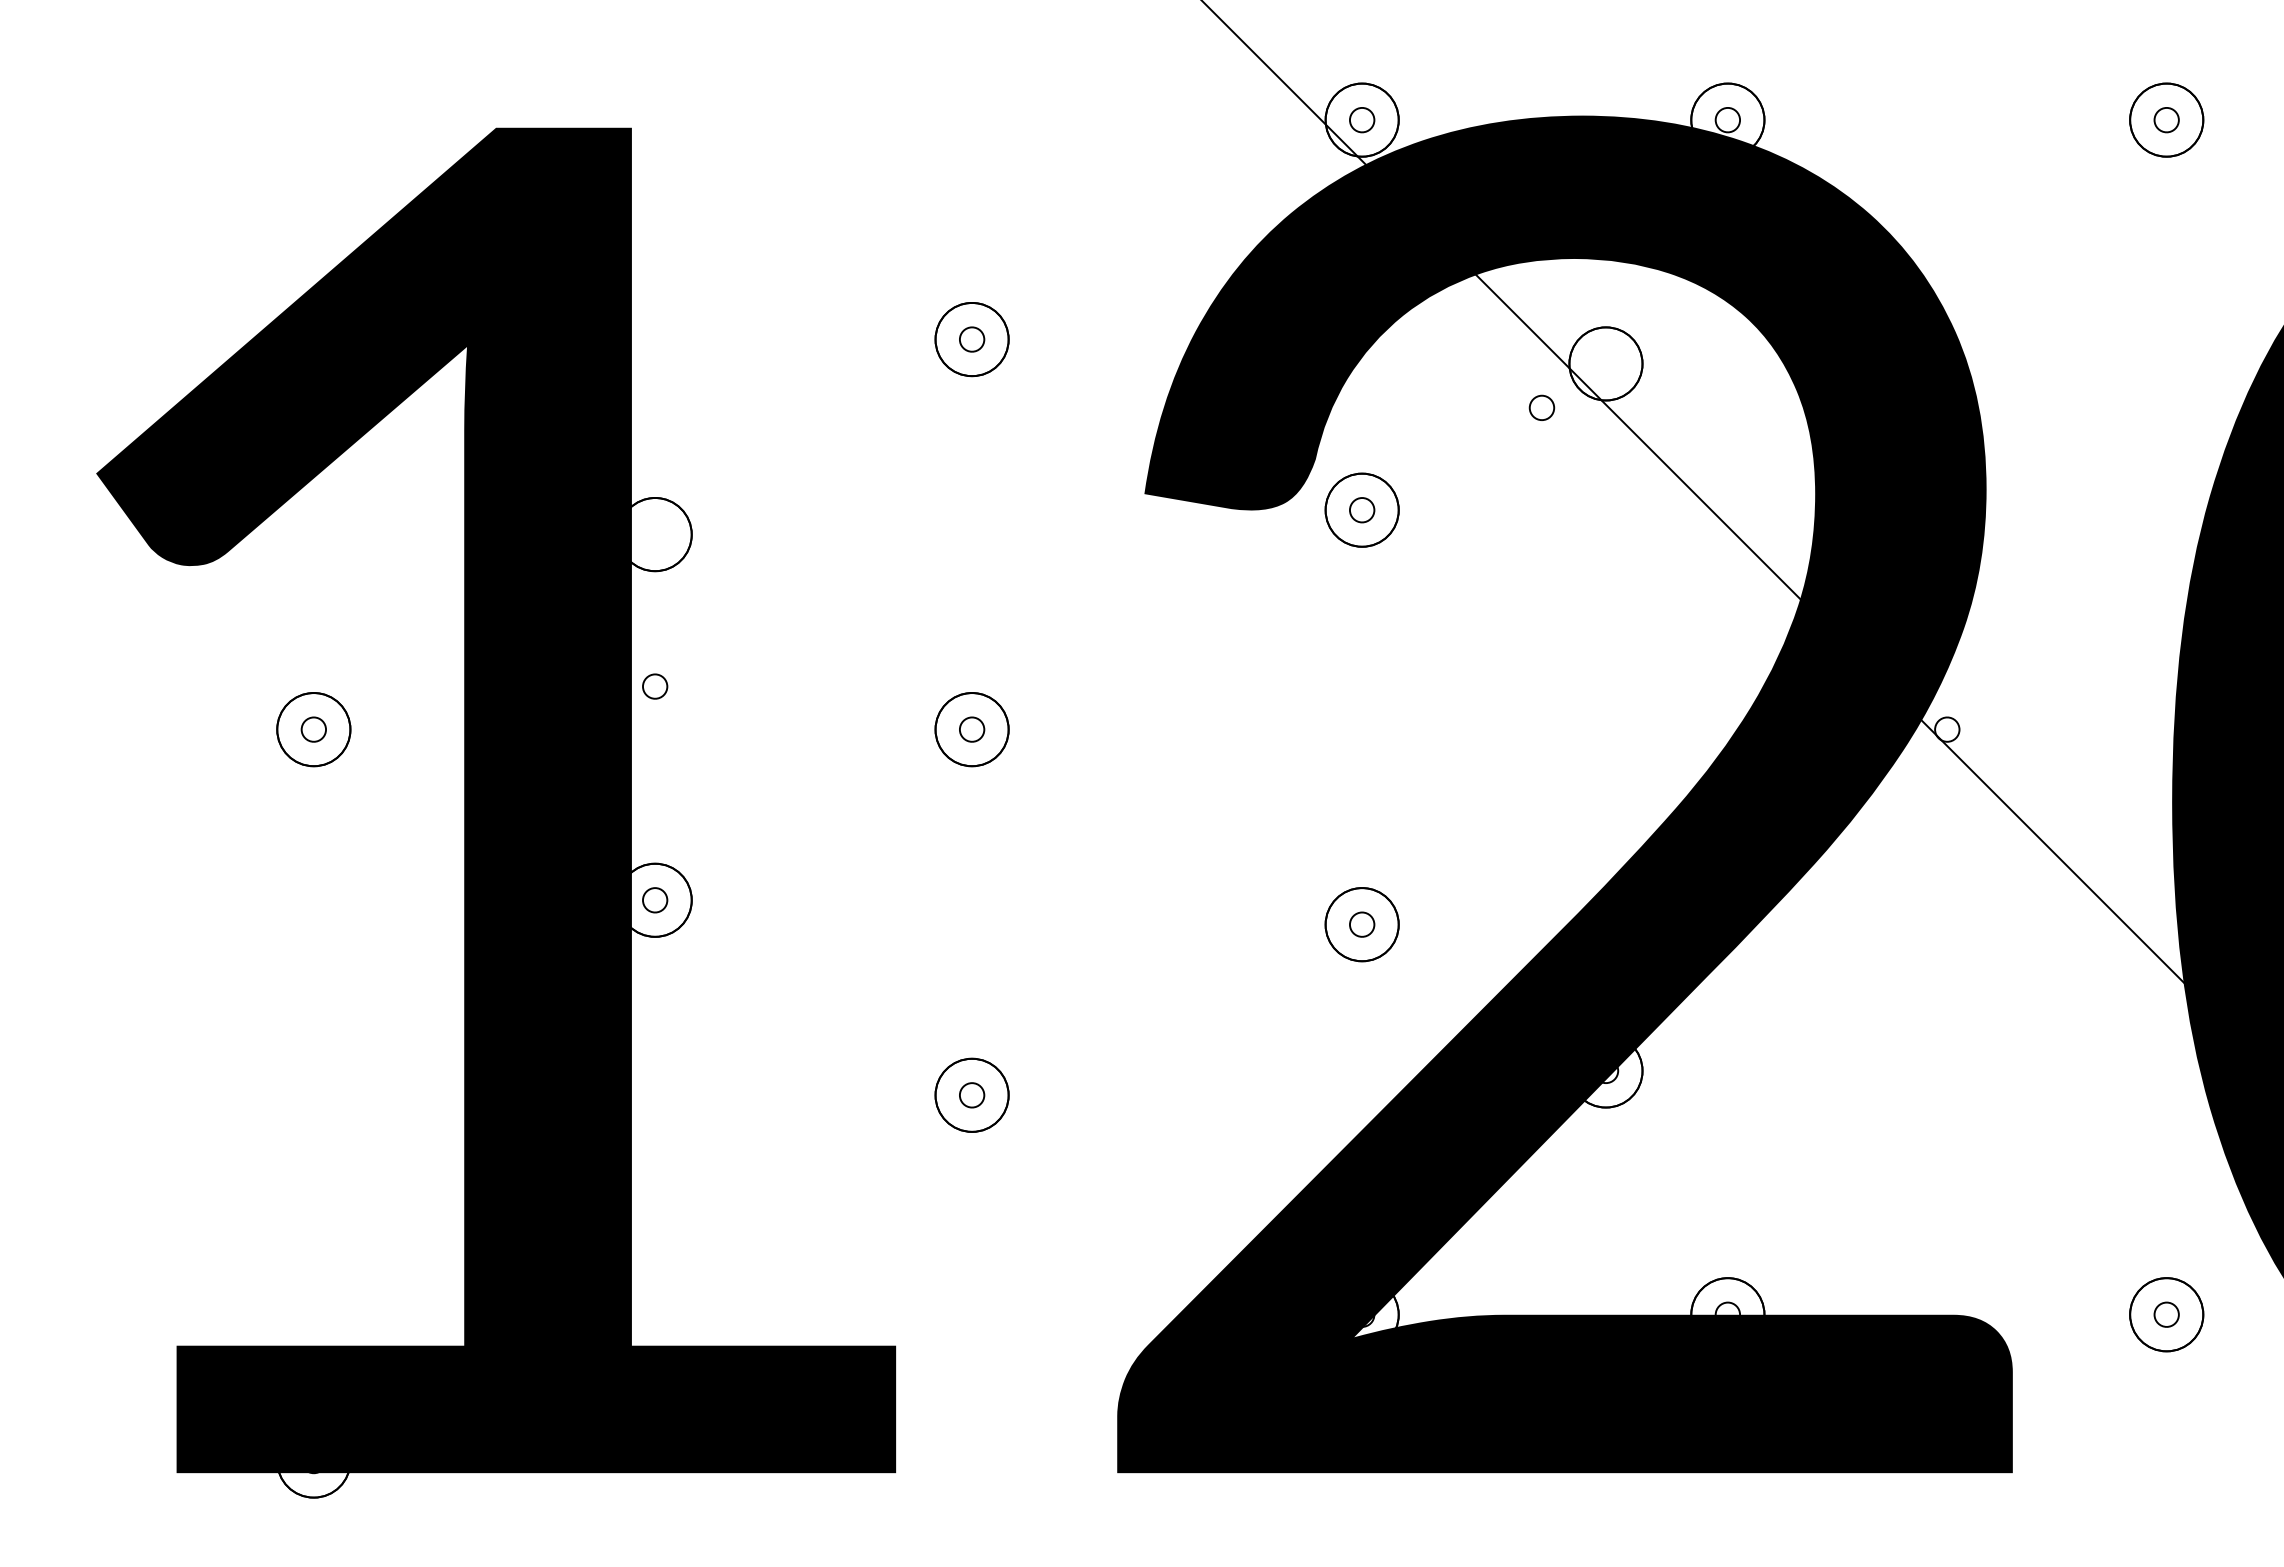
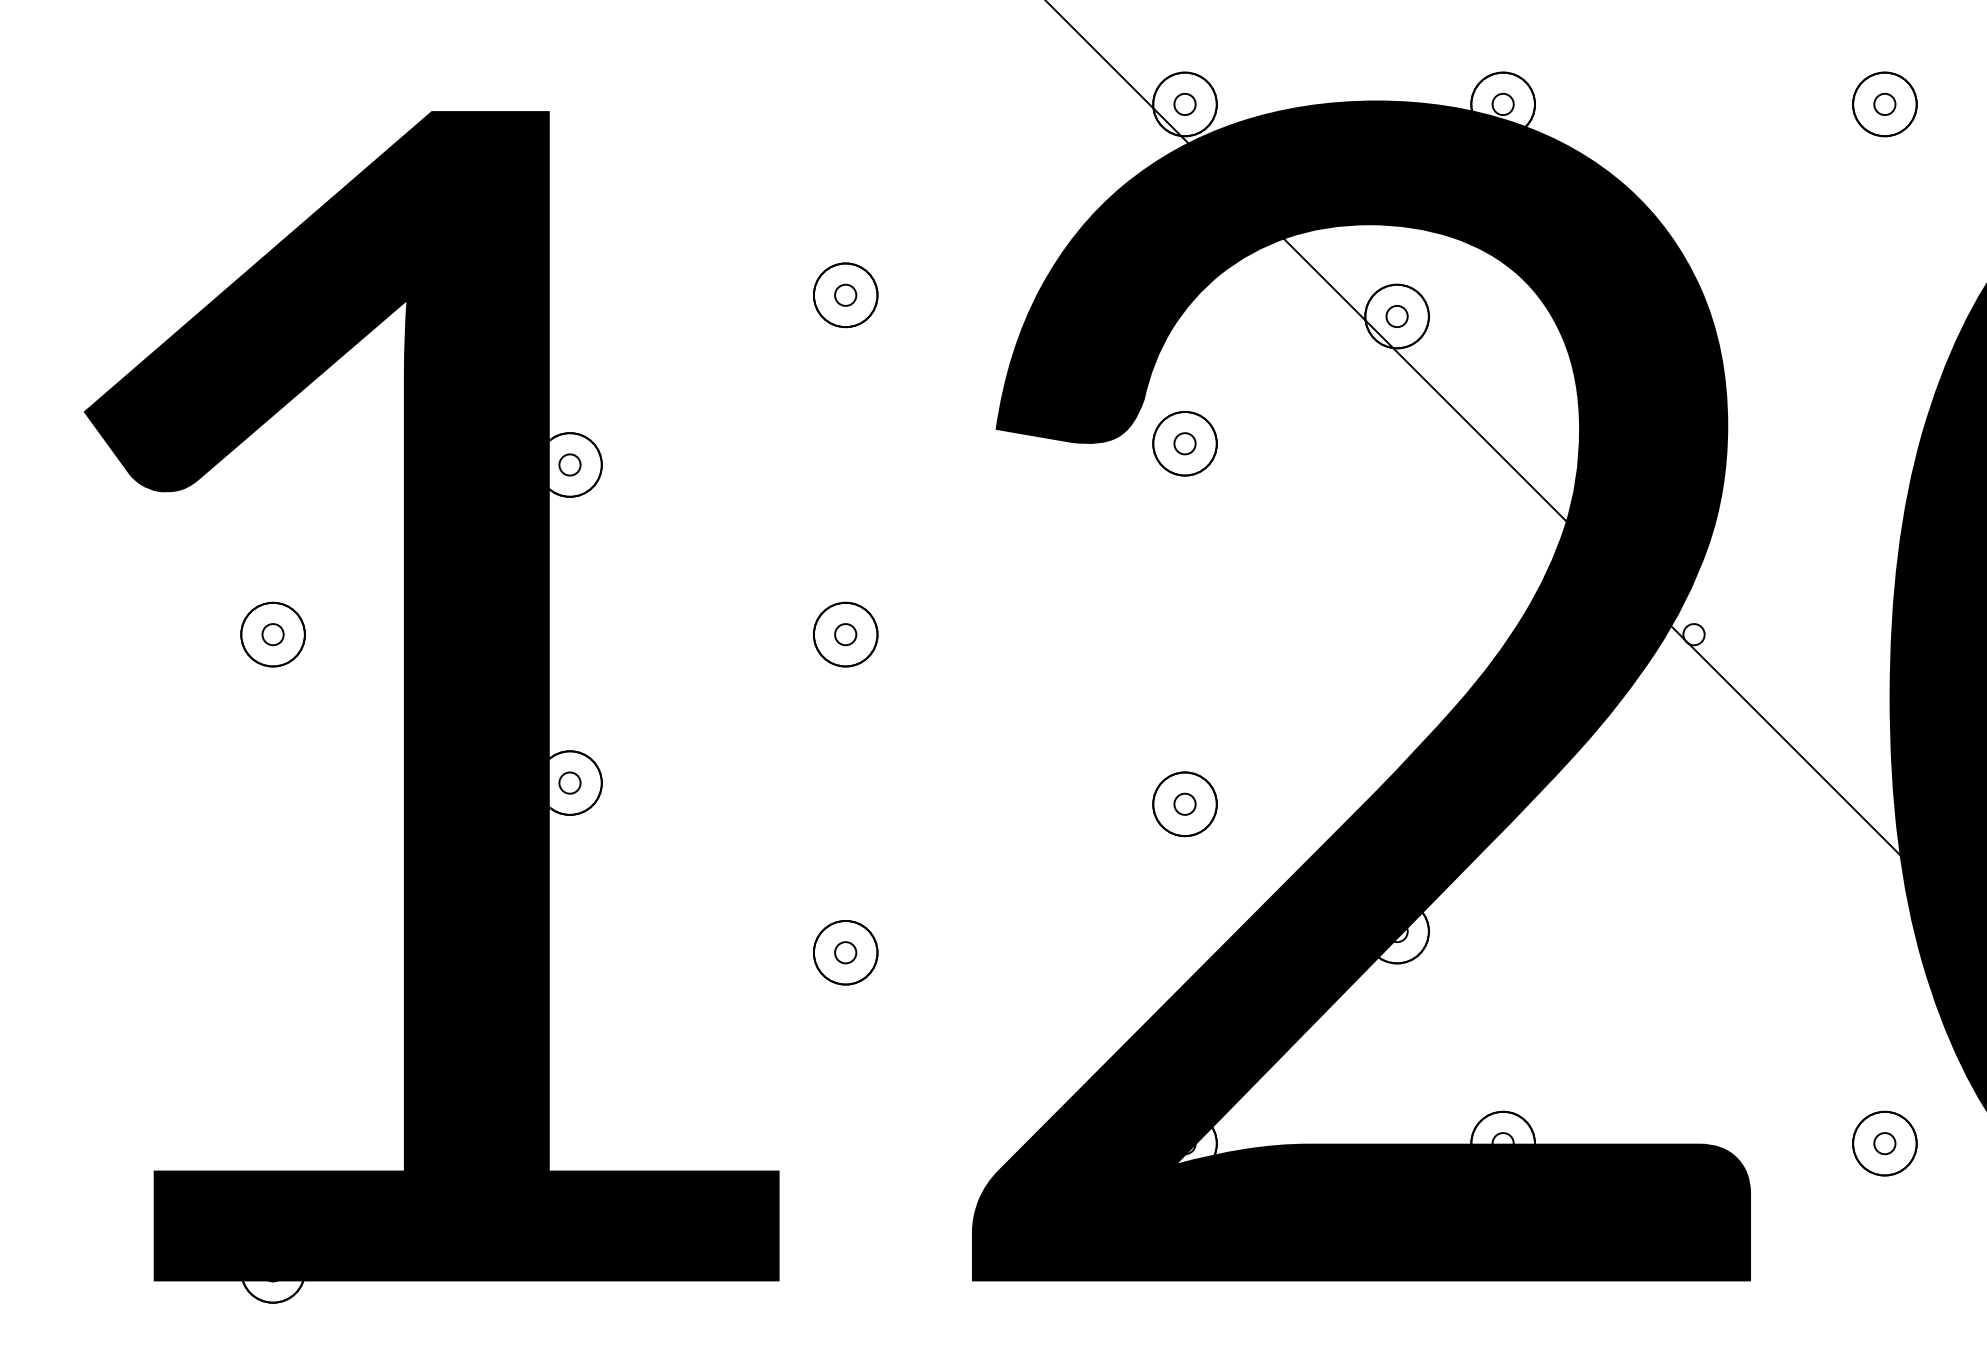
part: (1541, 407) -> (1396, 316), moved
part: (655, 686) -> (570, 464), moved

